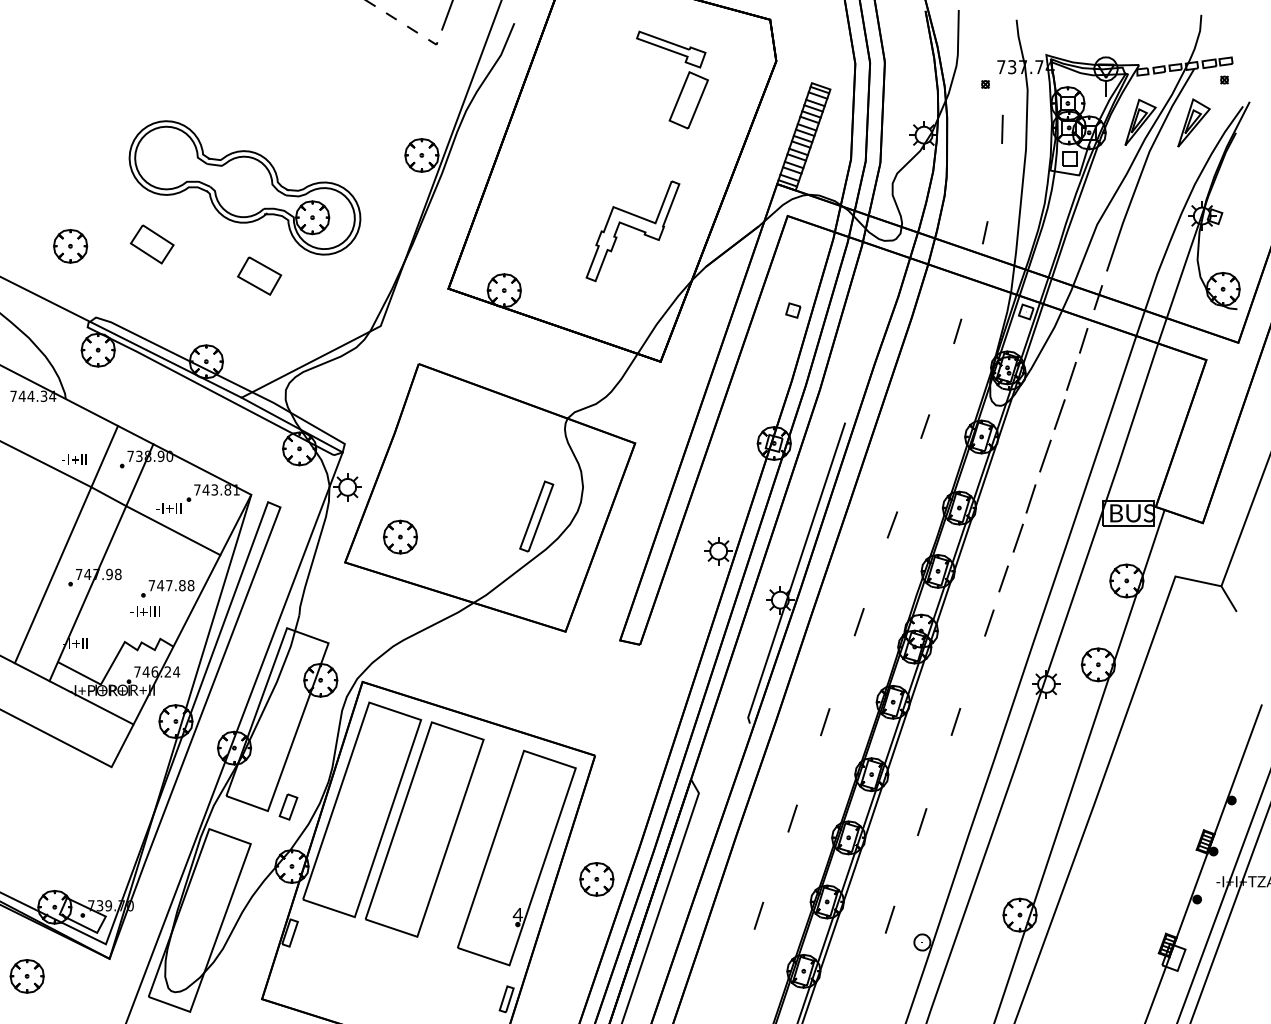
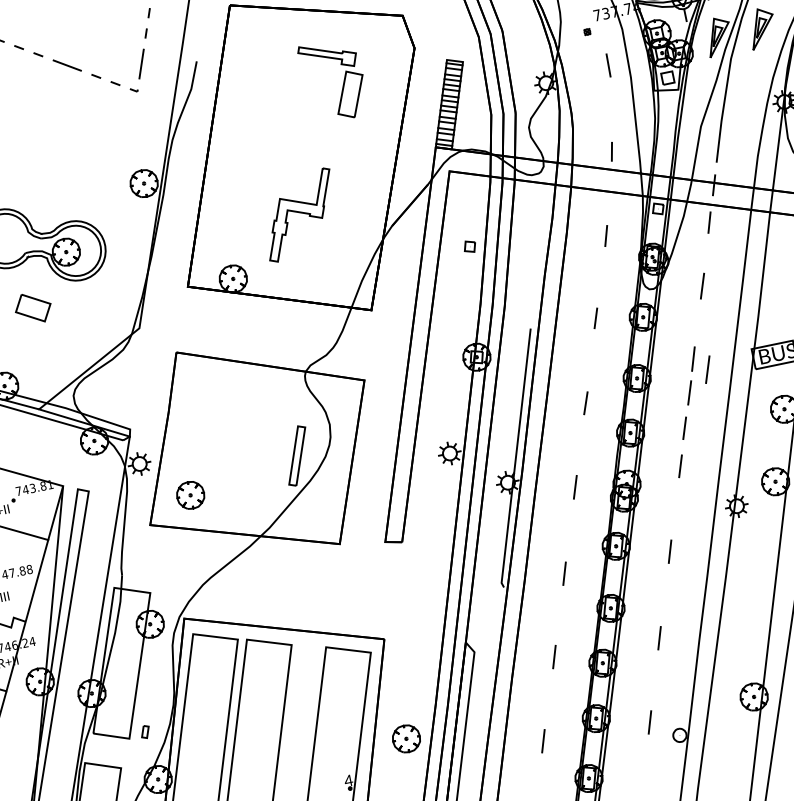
part: (632, 231) -> (299, 215), moved
line: (1071, 375) -> (705, 252), removed
line: (1045, 455) -> (707, 369), moved
part: (288, 806) -> (145, 731), size x0.6

